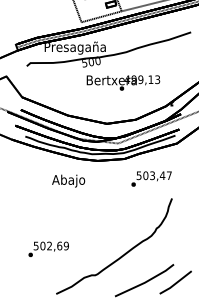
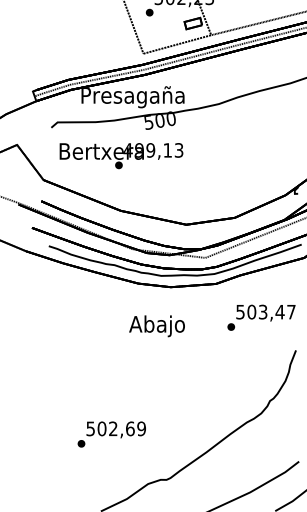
text: (123, 82) -> (121, 155), moved
text: (68, 180) -> (156, 325), moved
text: (48, 248) -> (111, 433), moved

